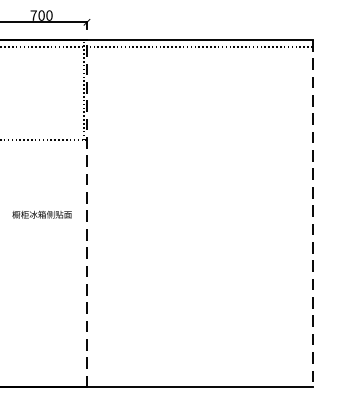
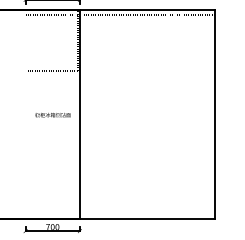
line: (86, 213) -> (79, 114), dashed -> solid
line: (313, 215) -> (215, 115), dashed -> solid

